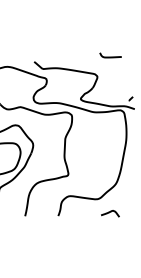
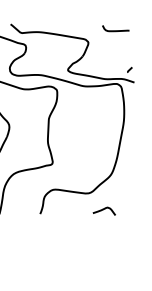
curve: (110, 56) -> (115, 29), moved

